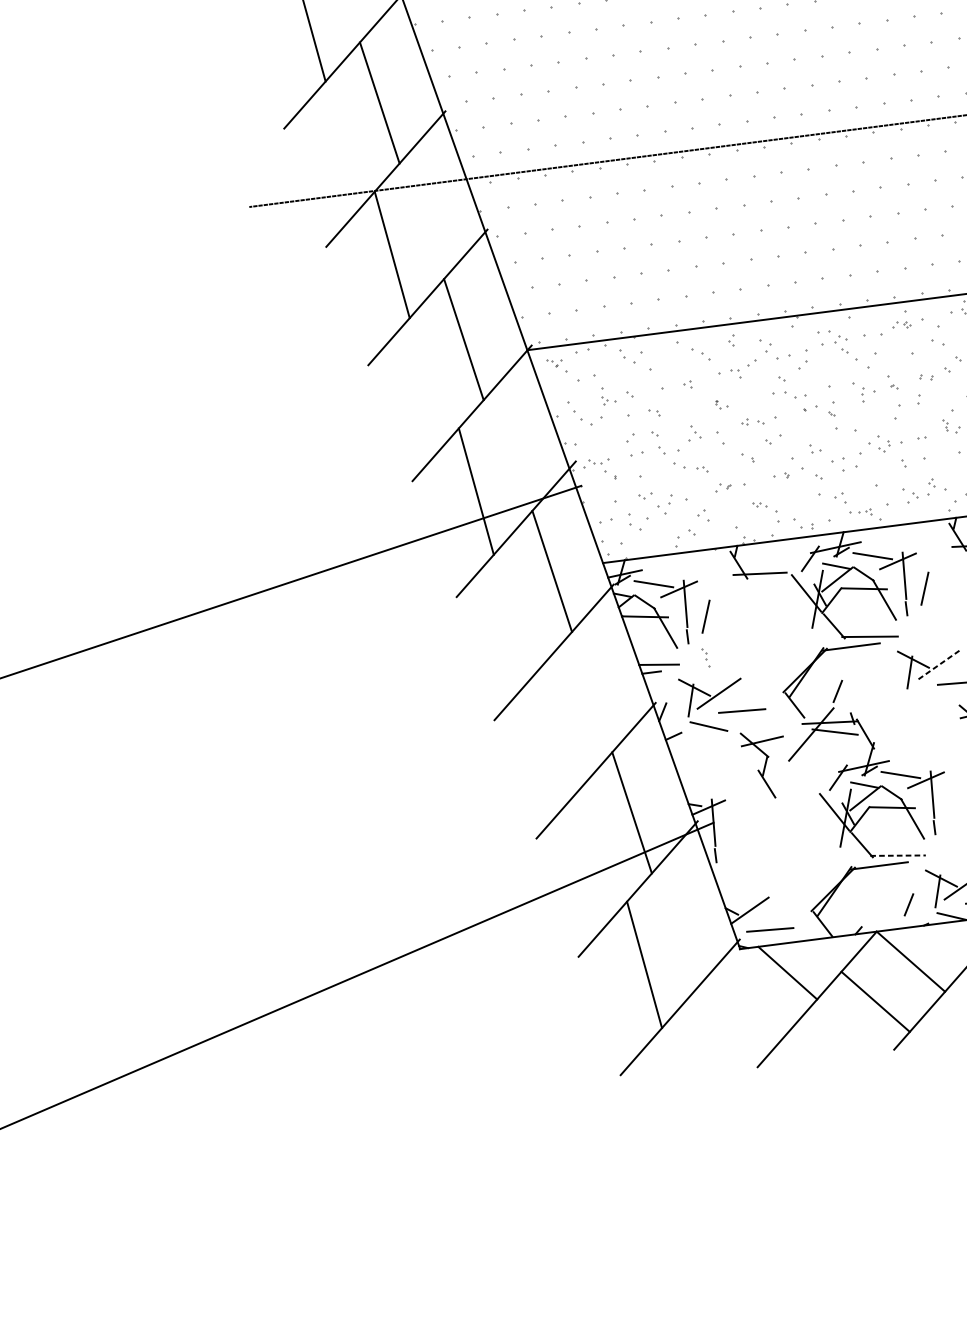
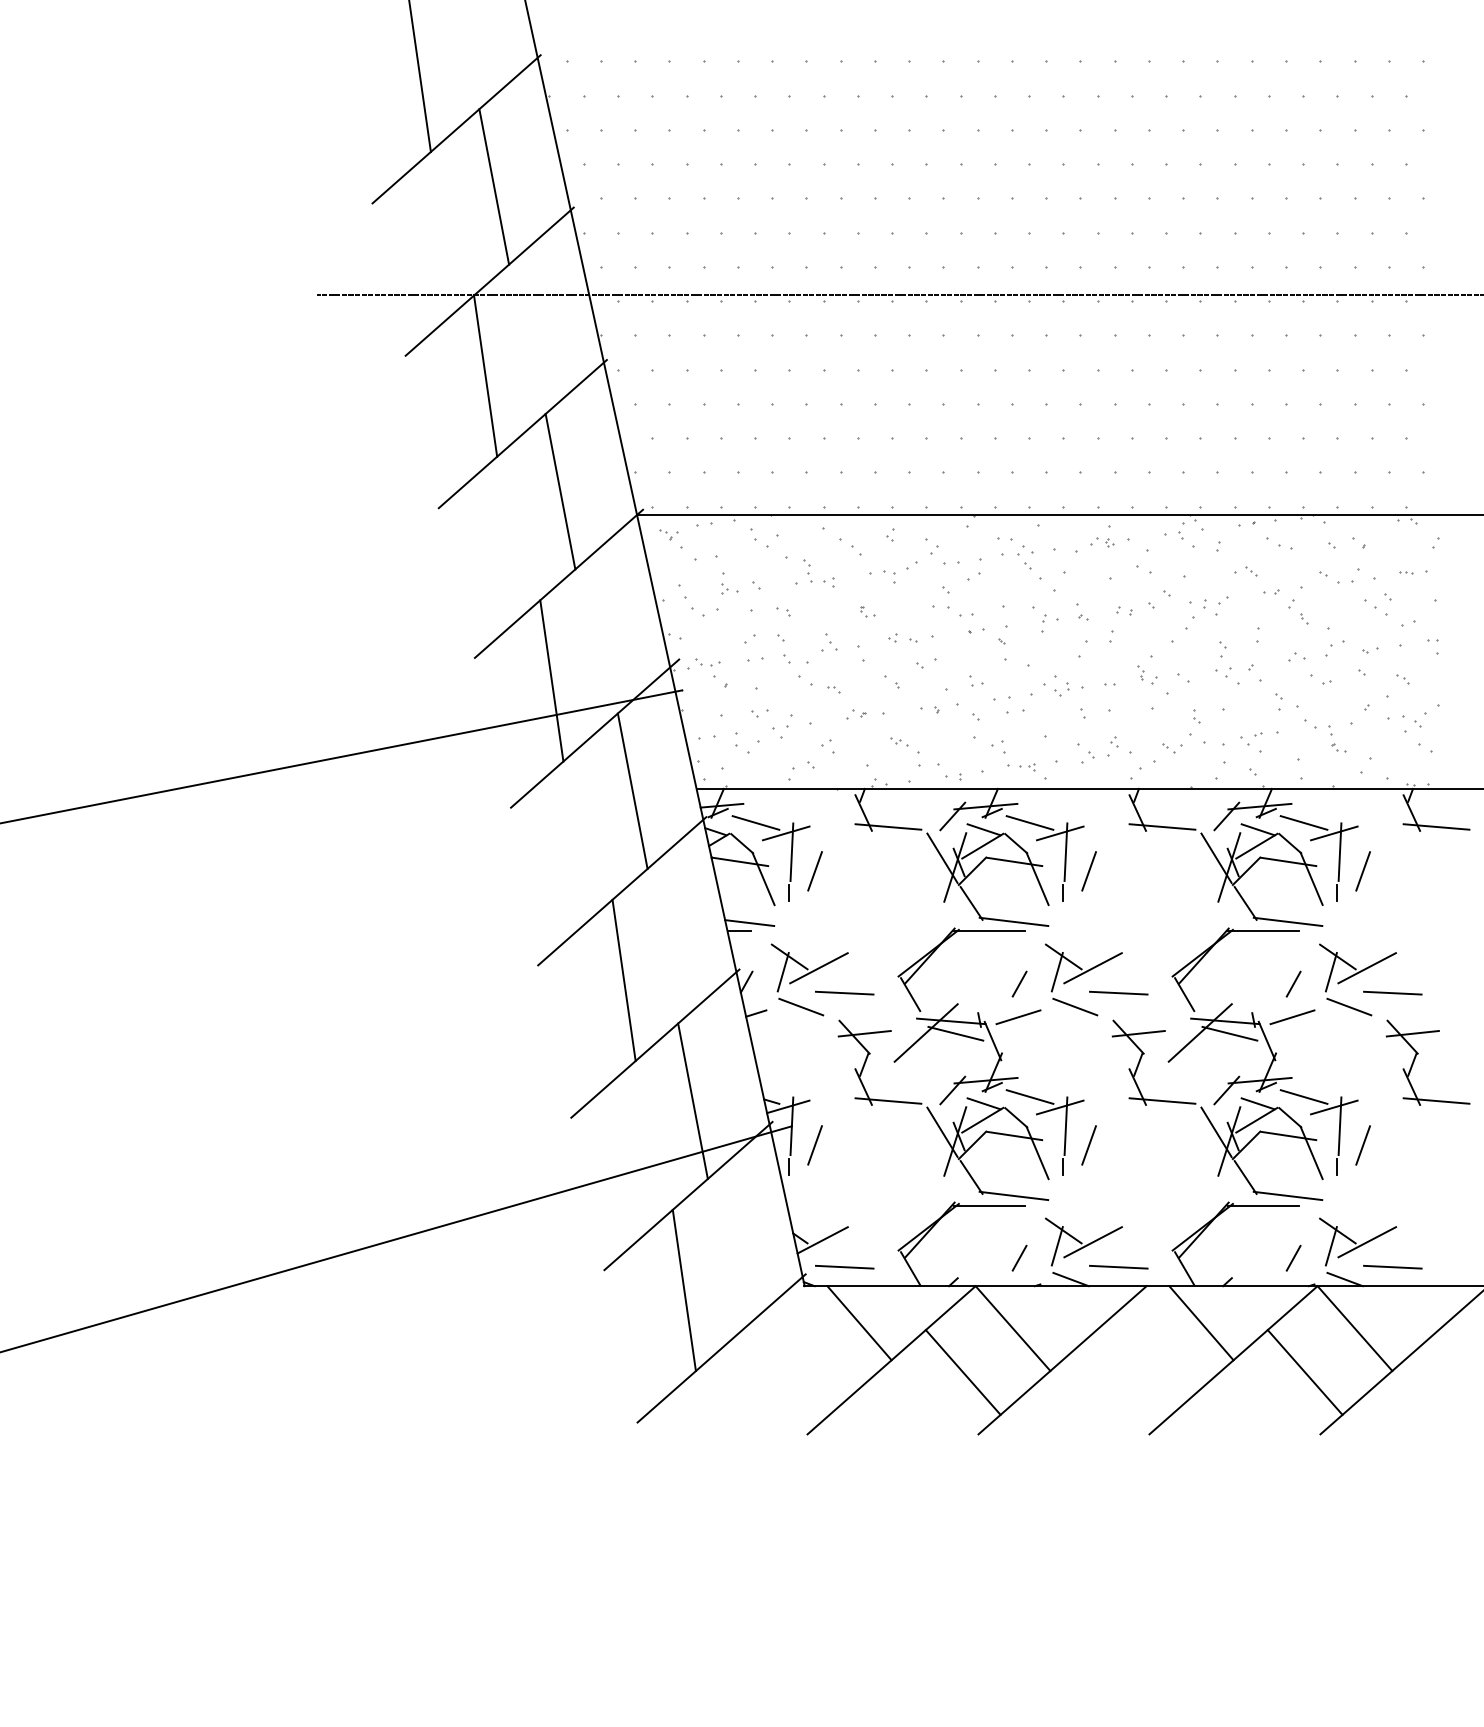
part: (705, 657) -> (807, 570), moved
line: (937, 665) -> (1092, 968), dashed -> solid
line: (837, 690) -> (1019, 983), moved
line: (927, 698) -> (1075, 1006), added
line: (883, 712) -> (1018, 1017), added
line: (564, 723) -> (623, 980), added
line: (788, 792) -> (888, 1100), added
line: (952, 807) -> (1088, 1145), added
line: (733, 835) -> (814, 1145), added
line: (897, 855) -> (1013, 1195), dashed -> solid

